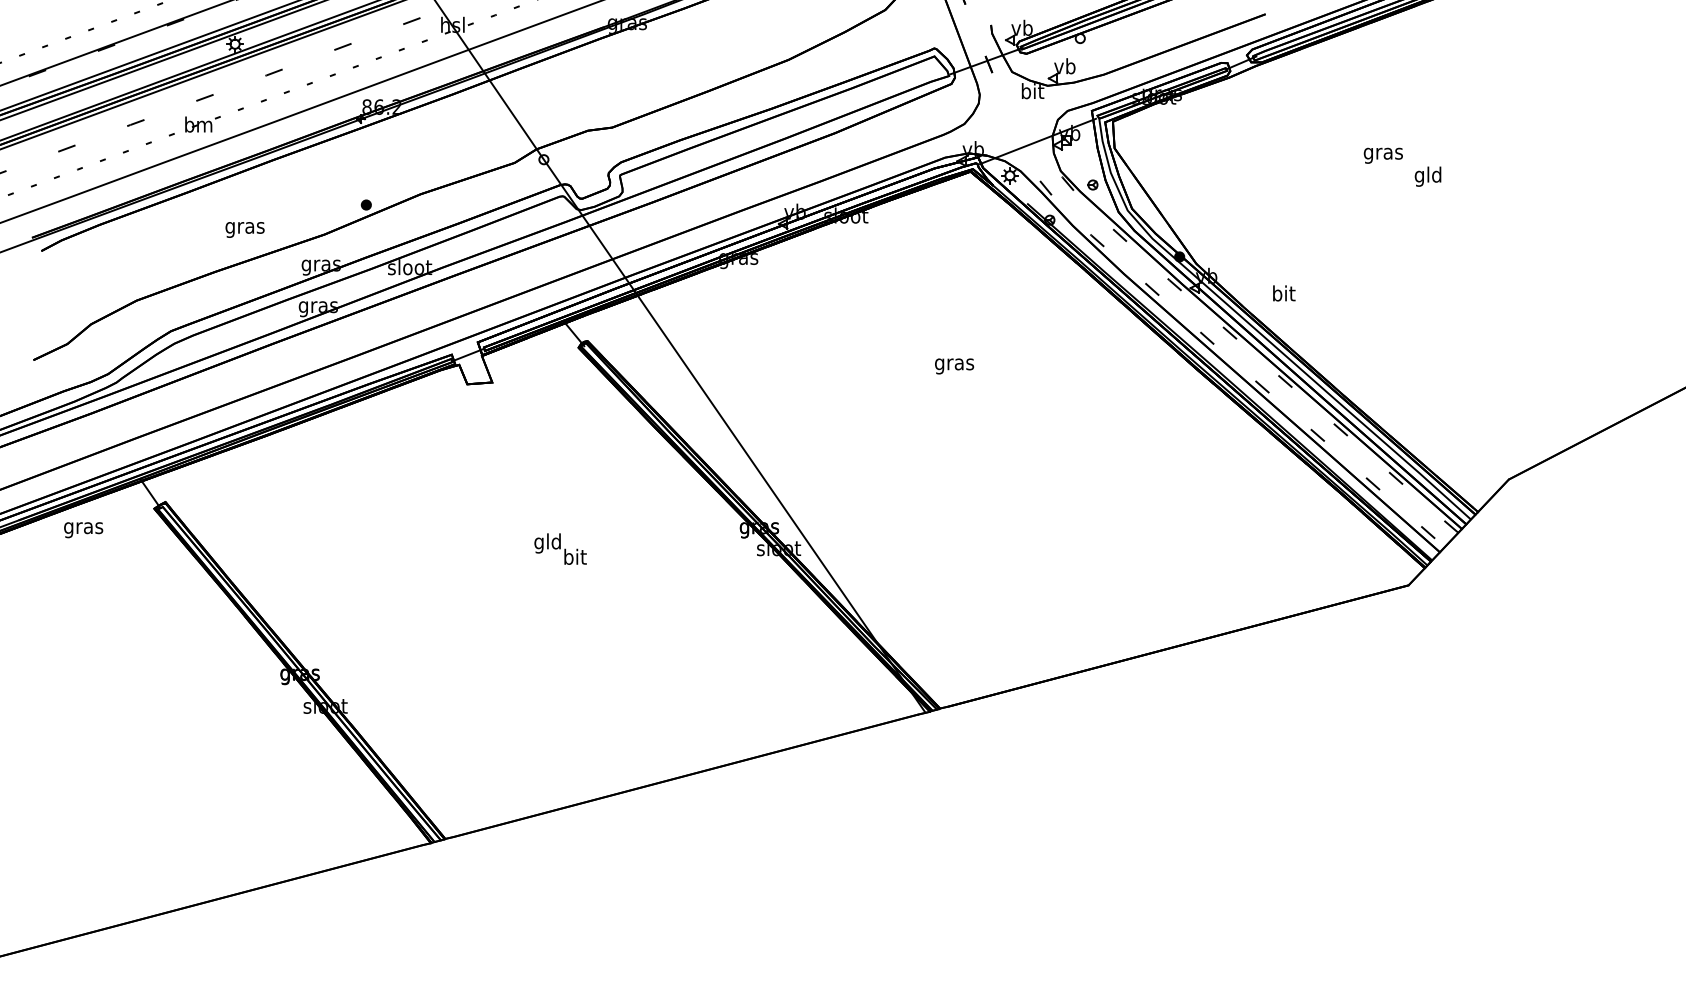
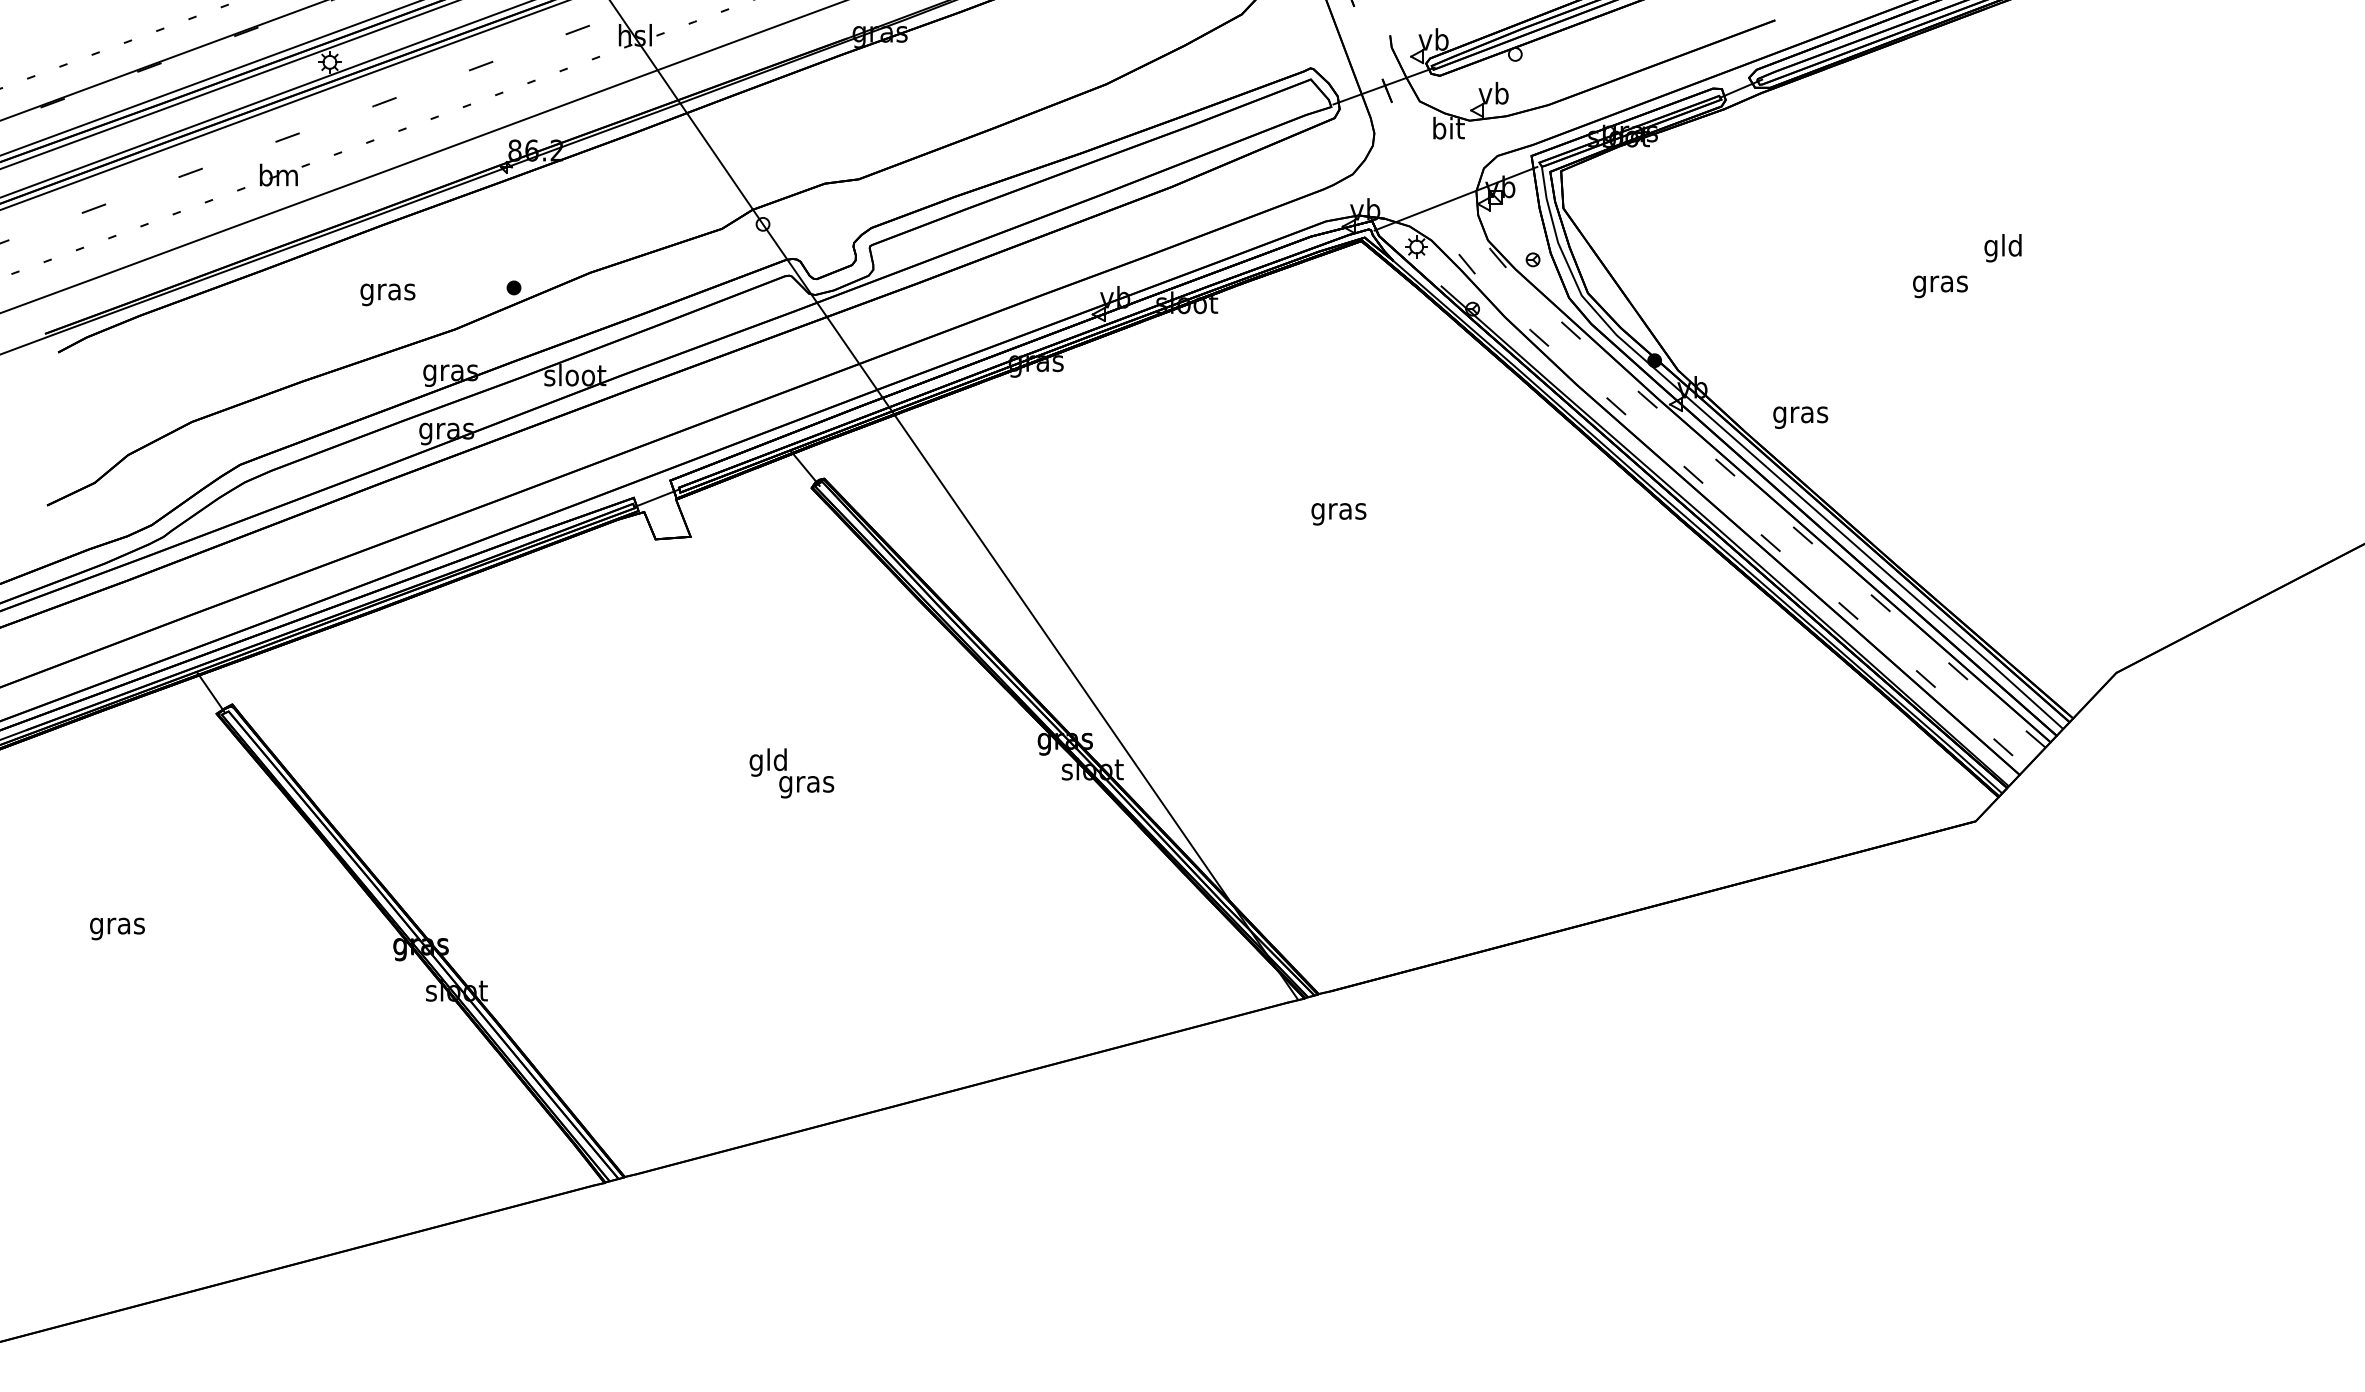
text: (1383, 155) -> (1940, 286), moved
text: (244, 229) -> (387, 294), moved
text: (1283, 295) -> (1800, 414), bit -> gras
text: (83, 529) -> (117, 928), moved
text: (574, 559) -> (806, 784), bit -> gras

